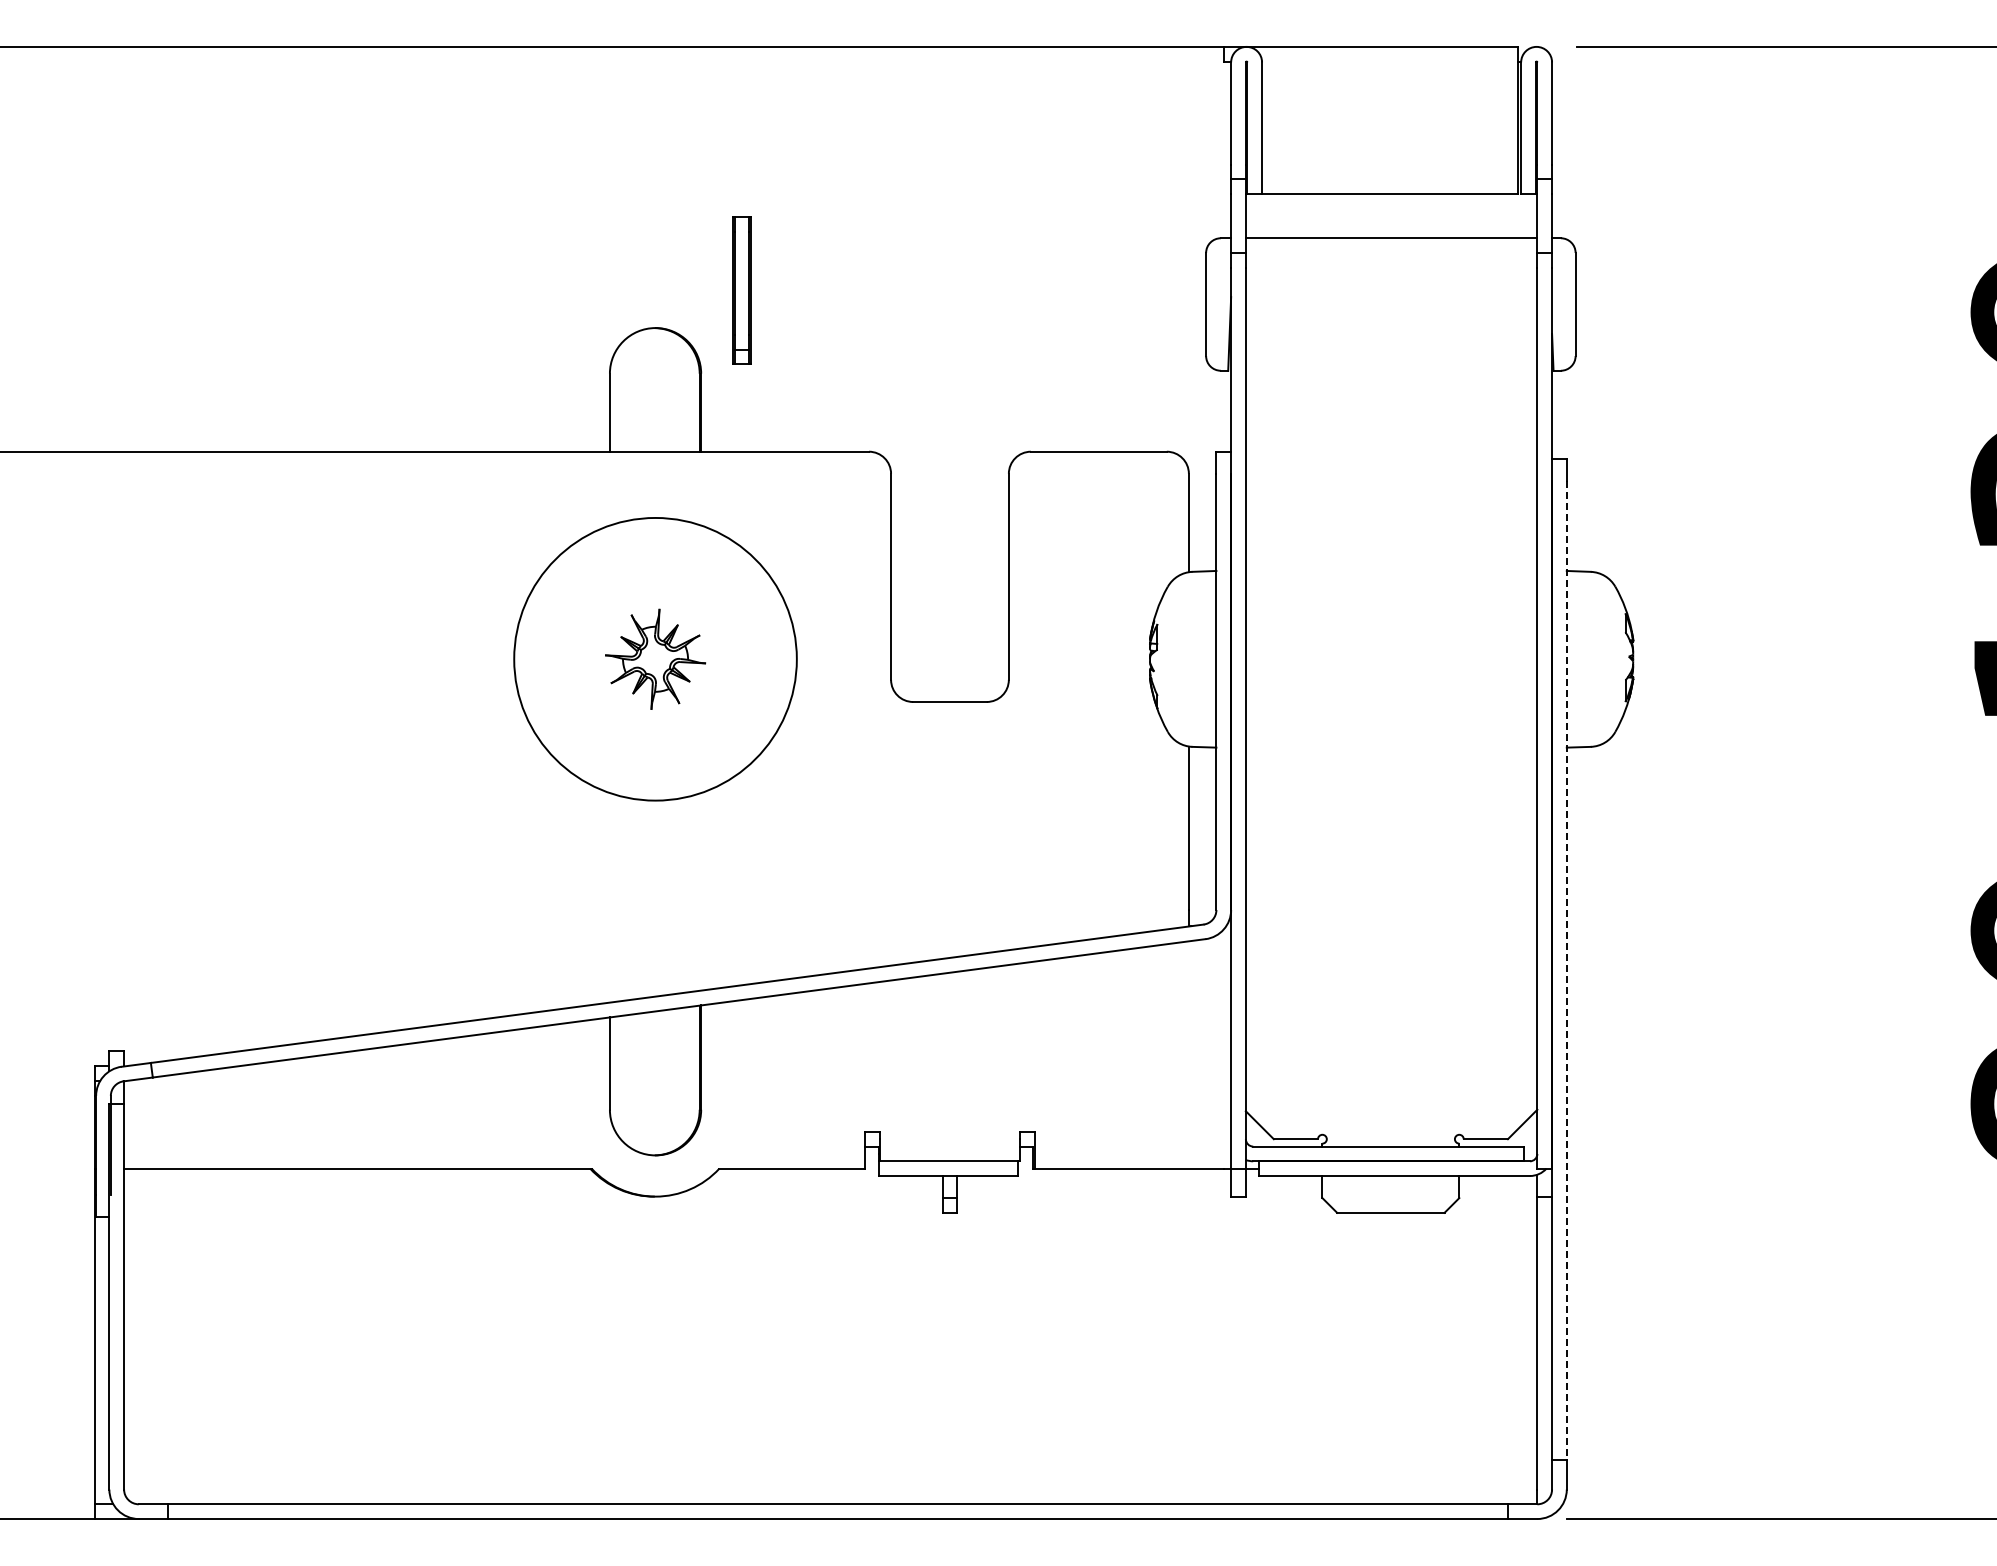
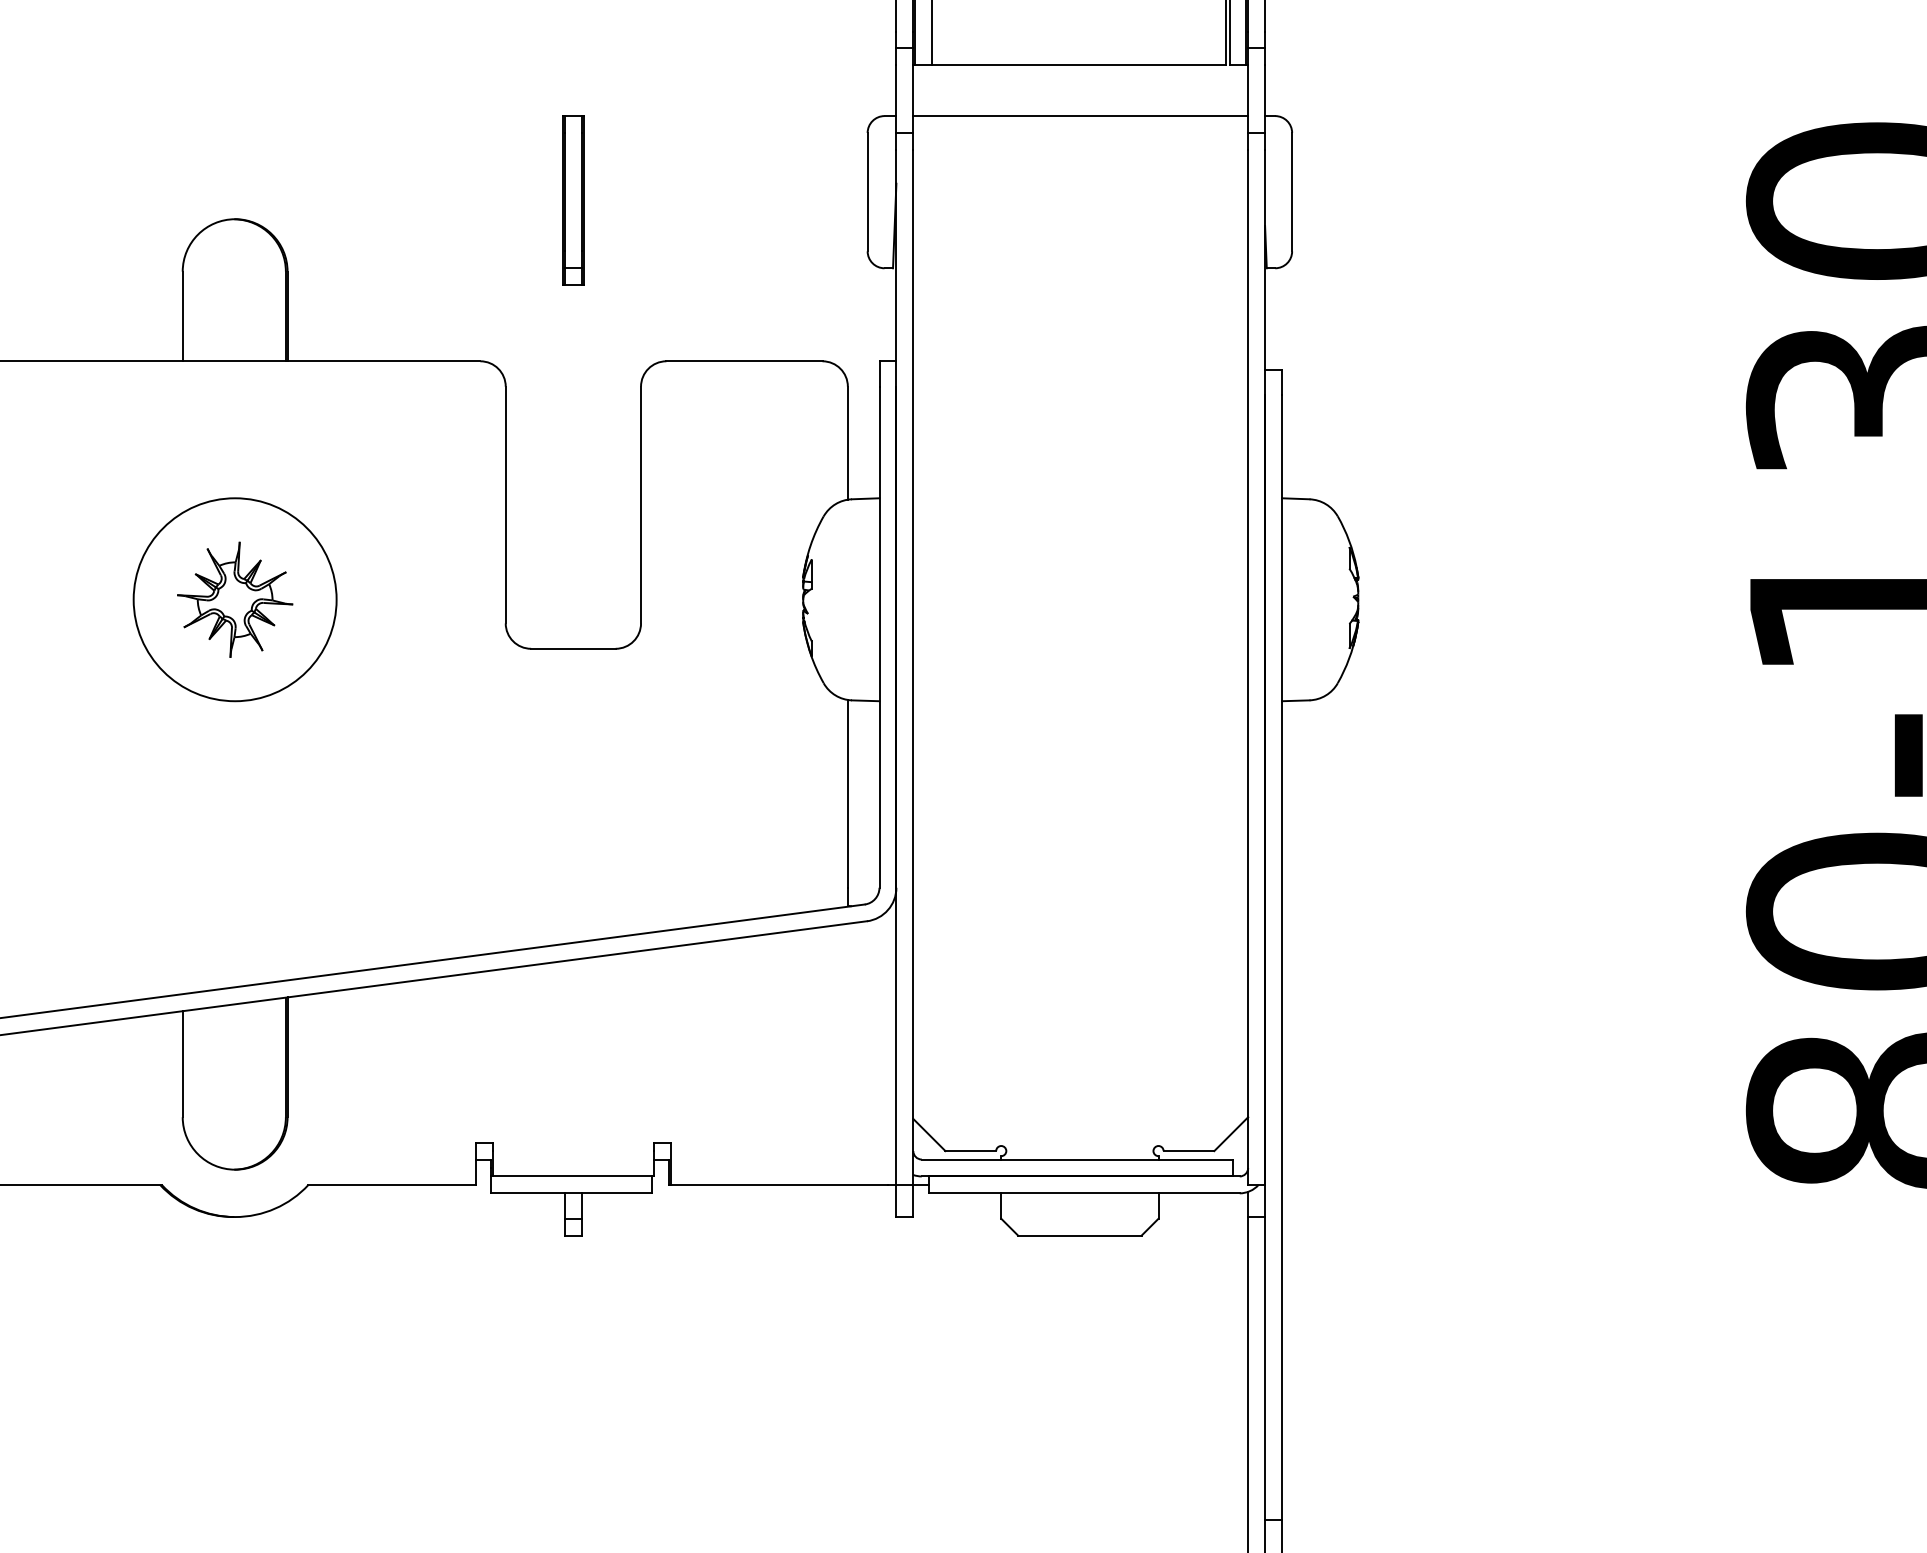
part: (741, 290) -> (572, 200), moved
circle: (655, 658) -> (235, 598), size x0.62
line: (1566, 971) -> (1281, 958), dashed -> solid

